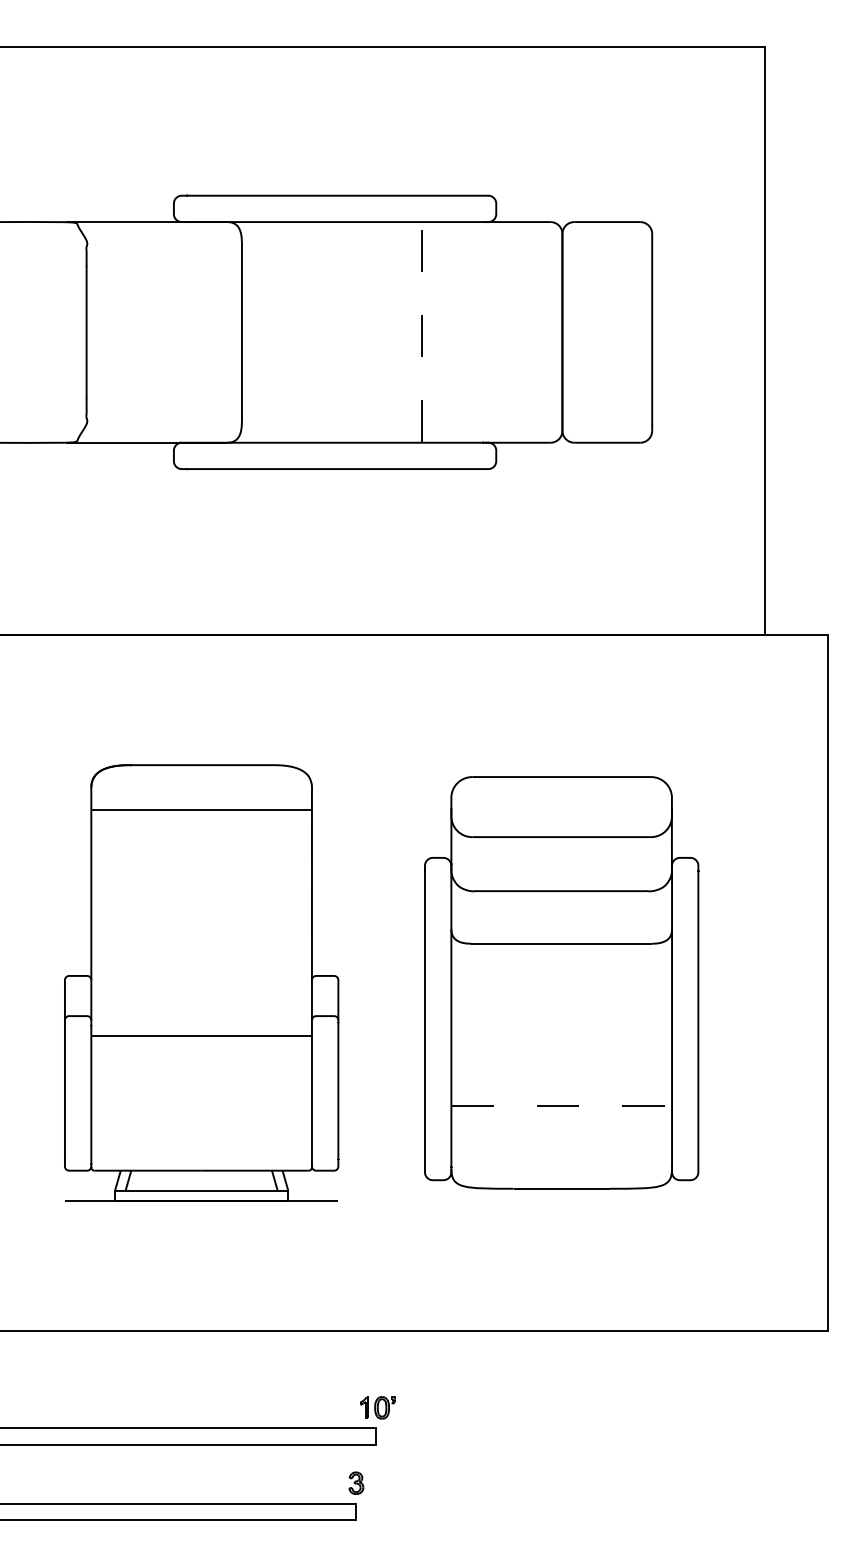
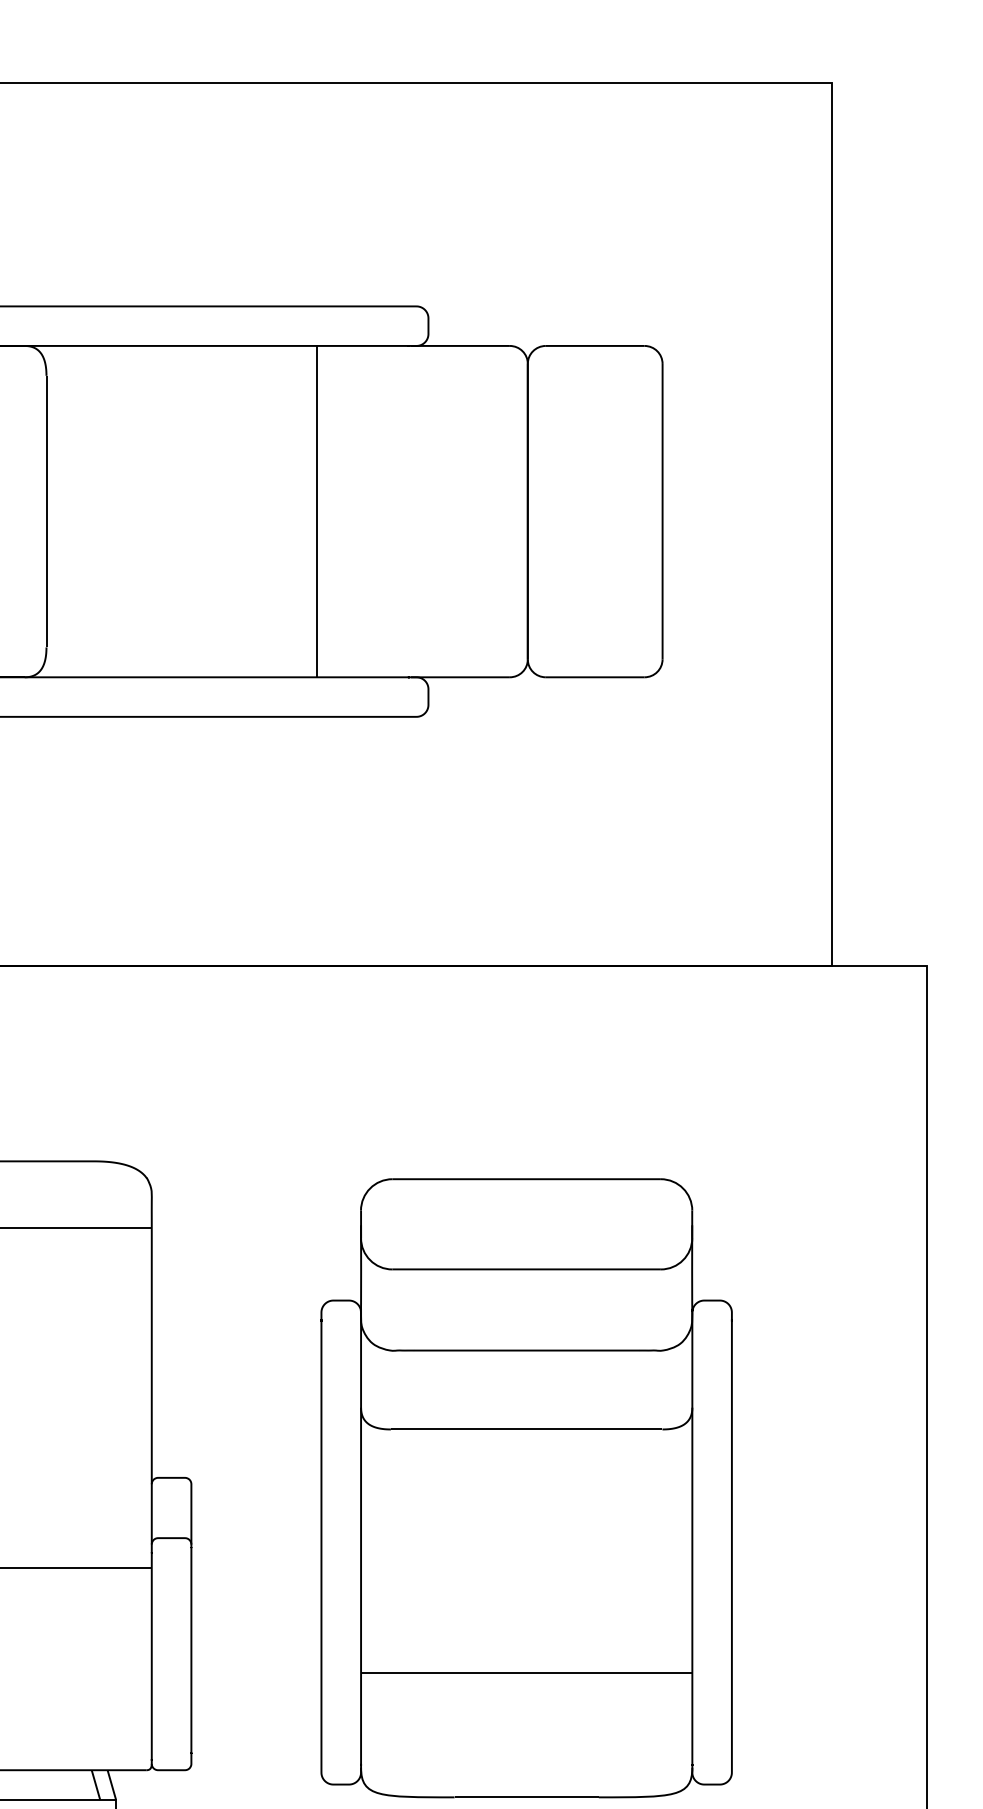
line: (422, 332) -> (317, 511), dashed -> solid
line: (561, 1106) -> (526, 1673), dashed -> solid

